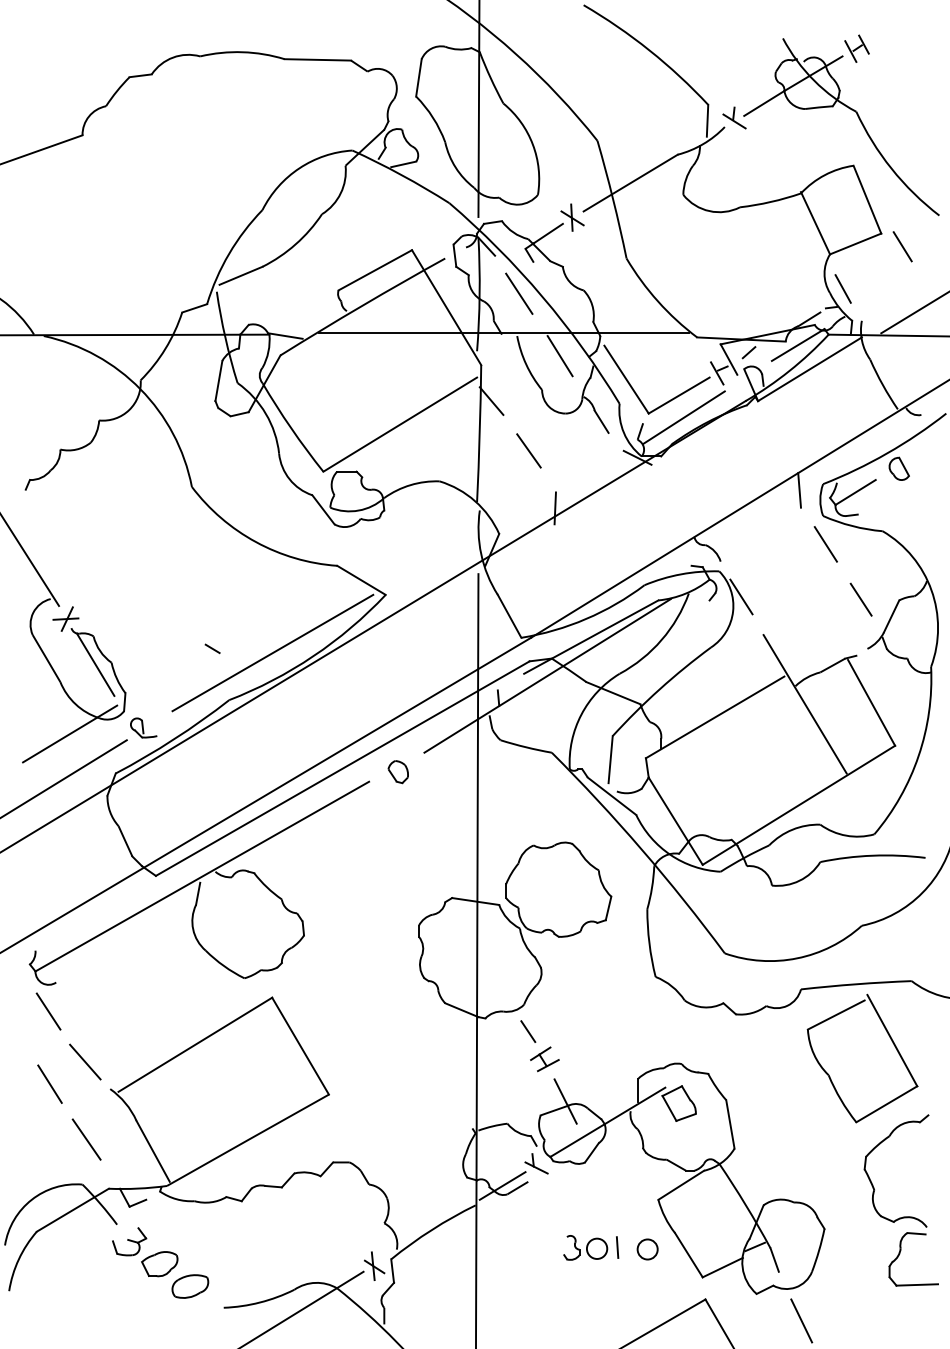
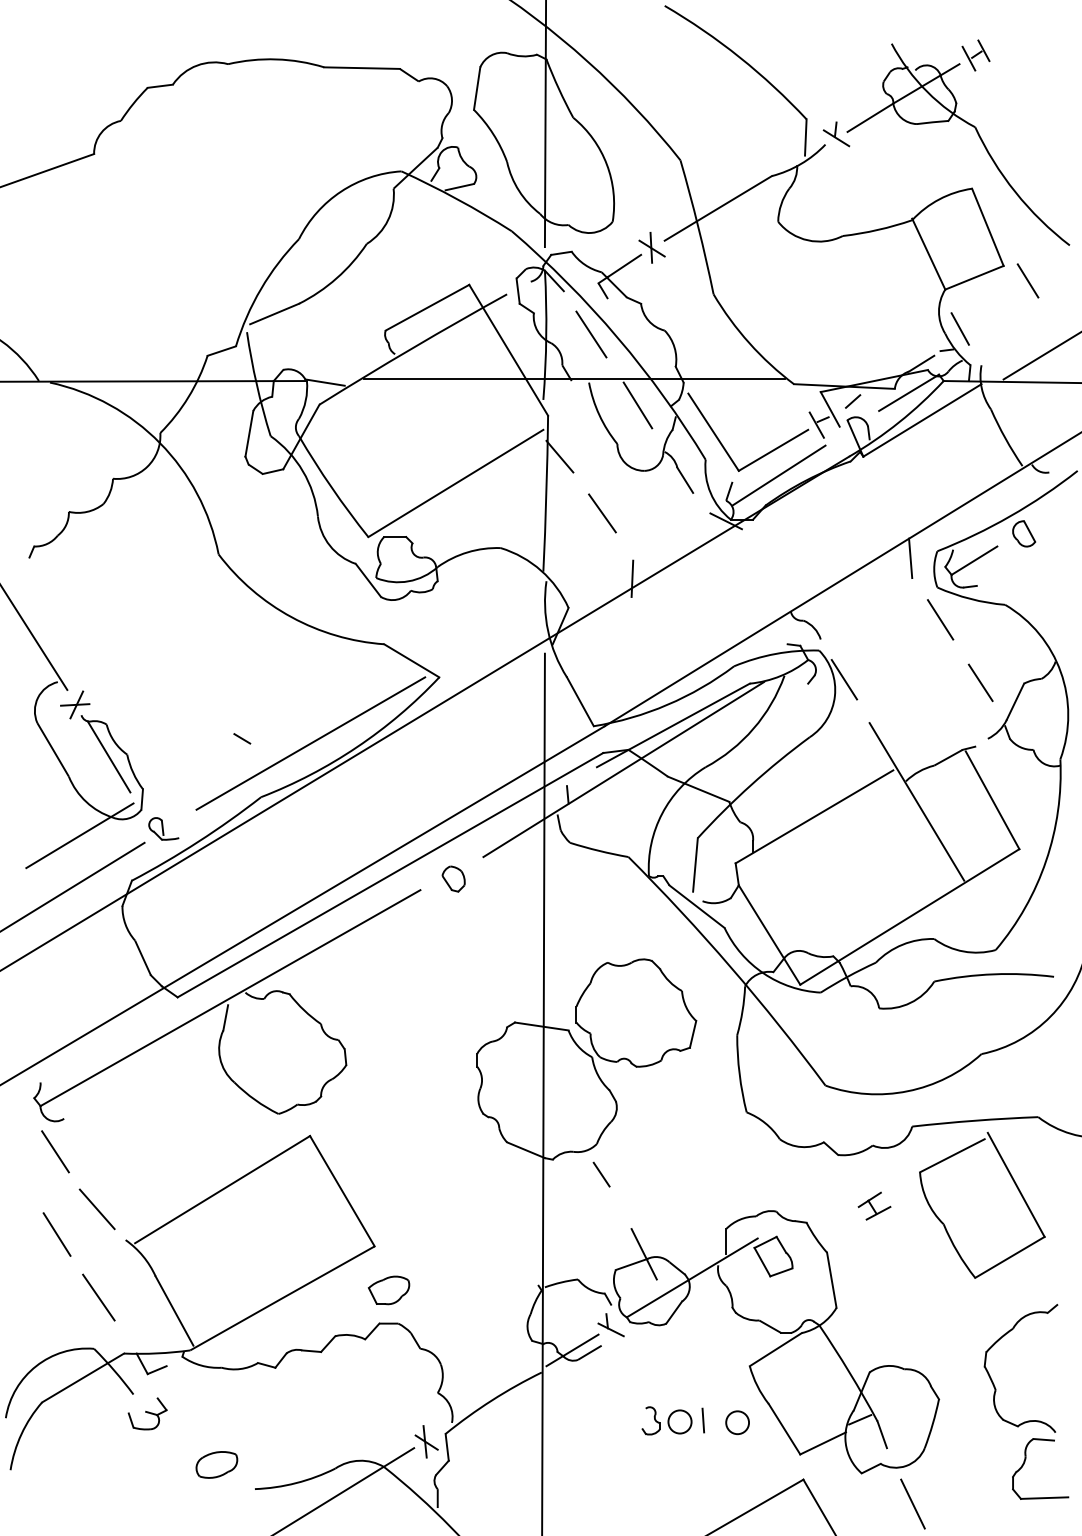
part: (544, 1058) -> (874, 1205), moved
part: (902, 1216) -> (1027, 1420), moved
part: (159, 1264) -> (388, 1290), moved

